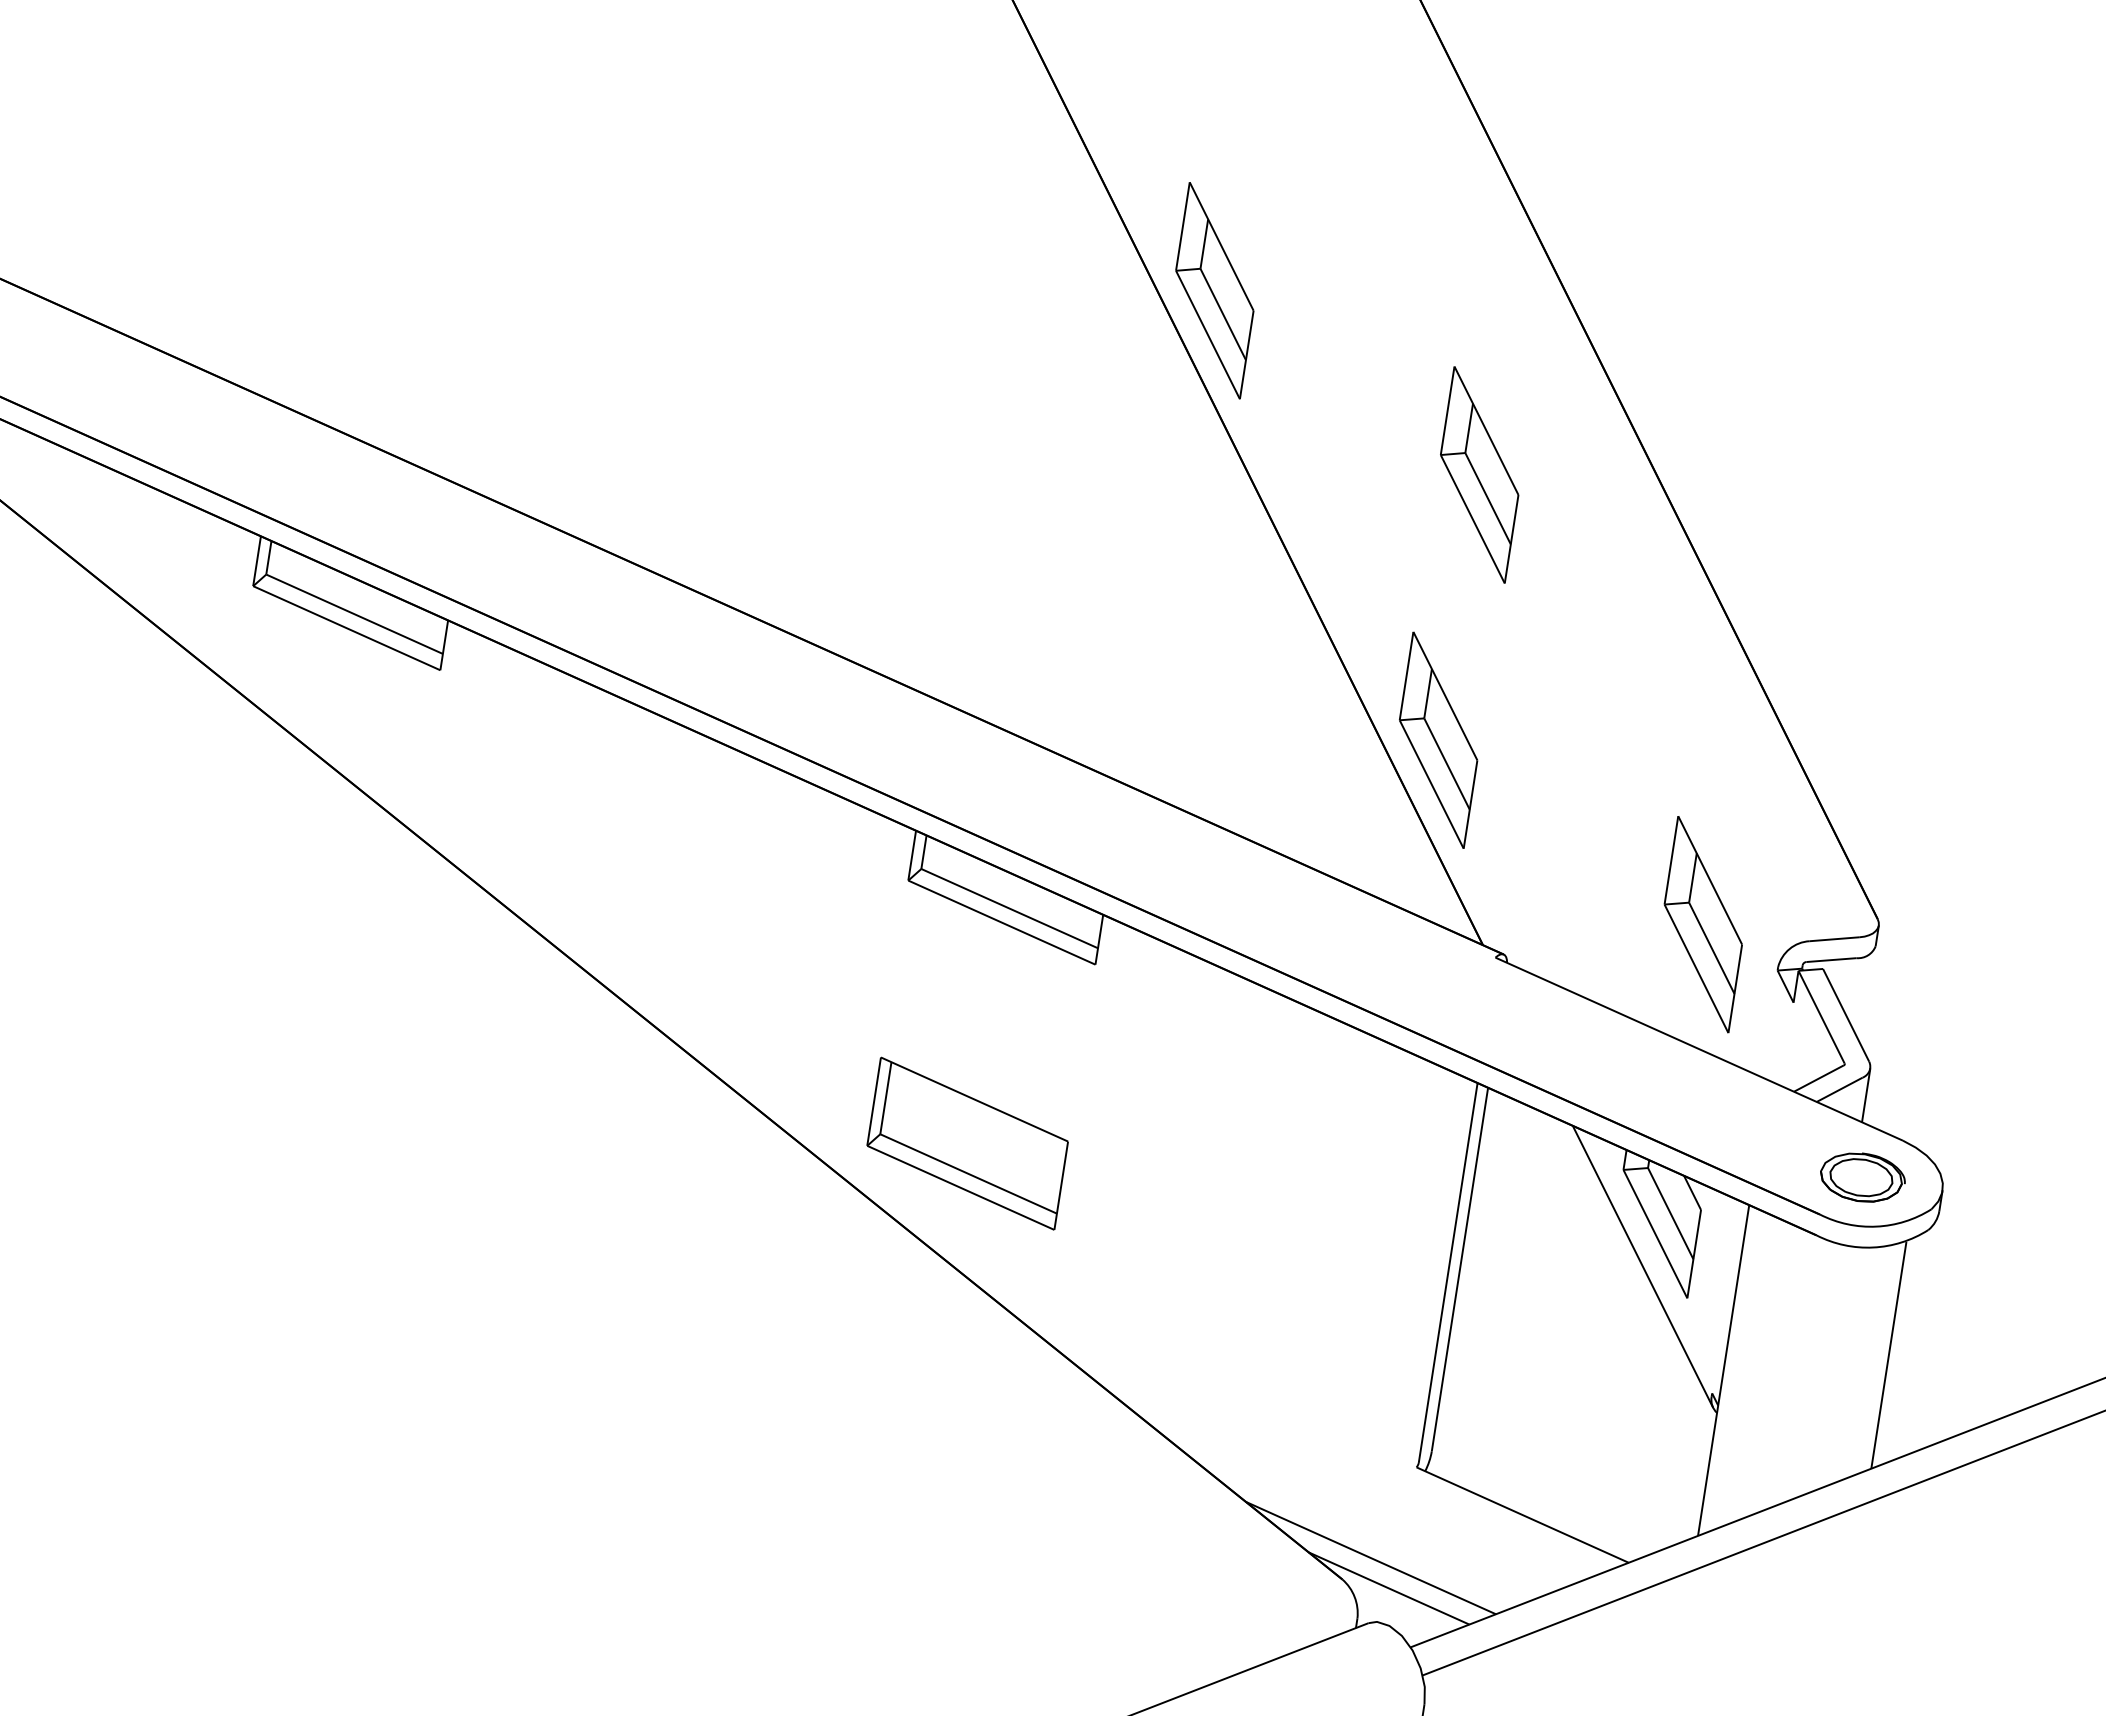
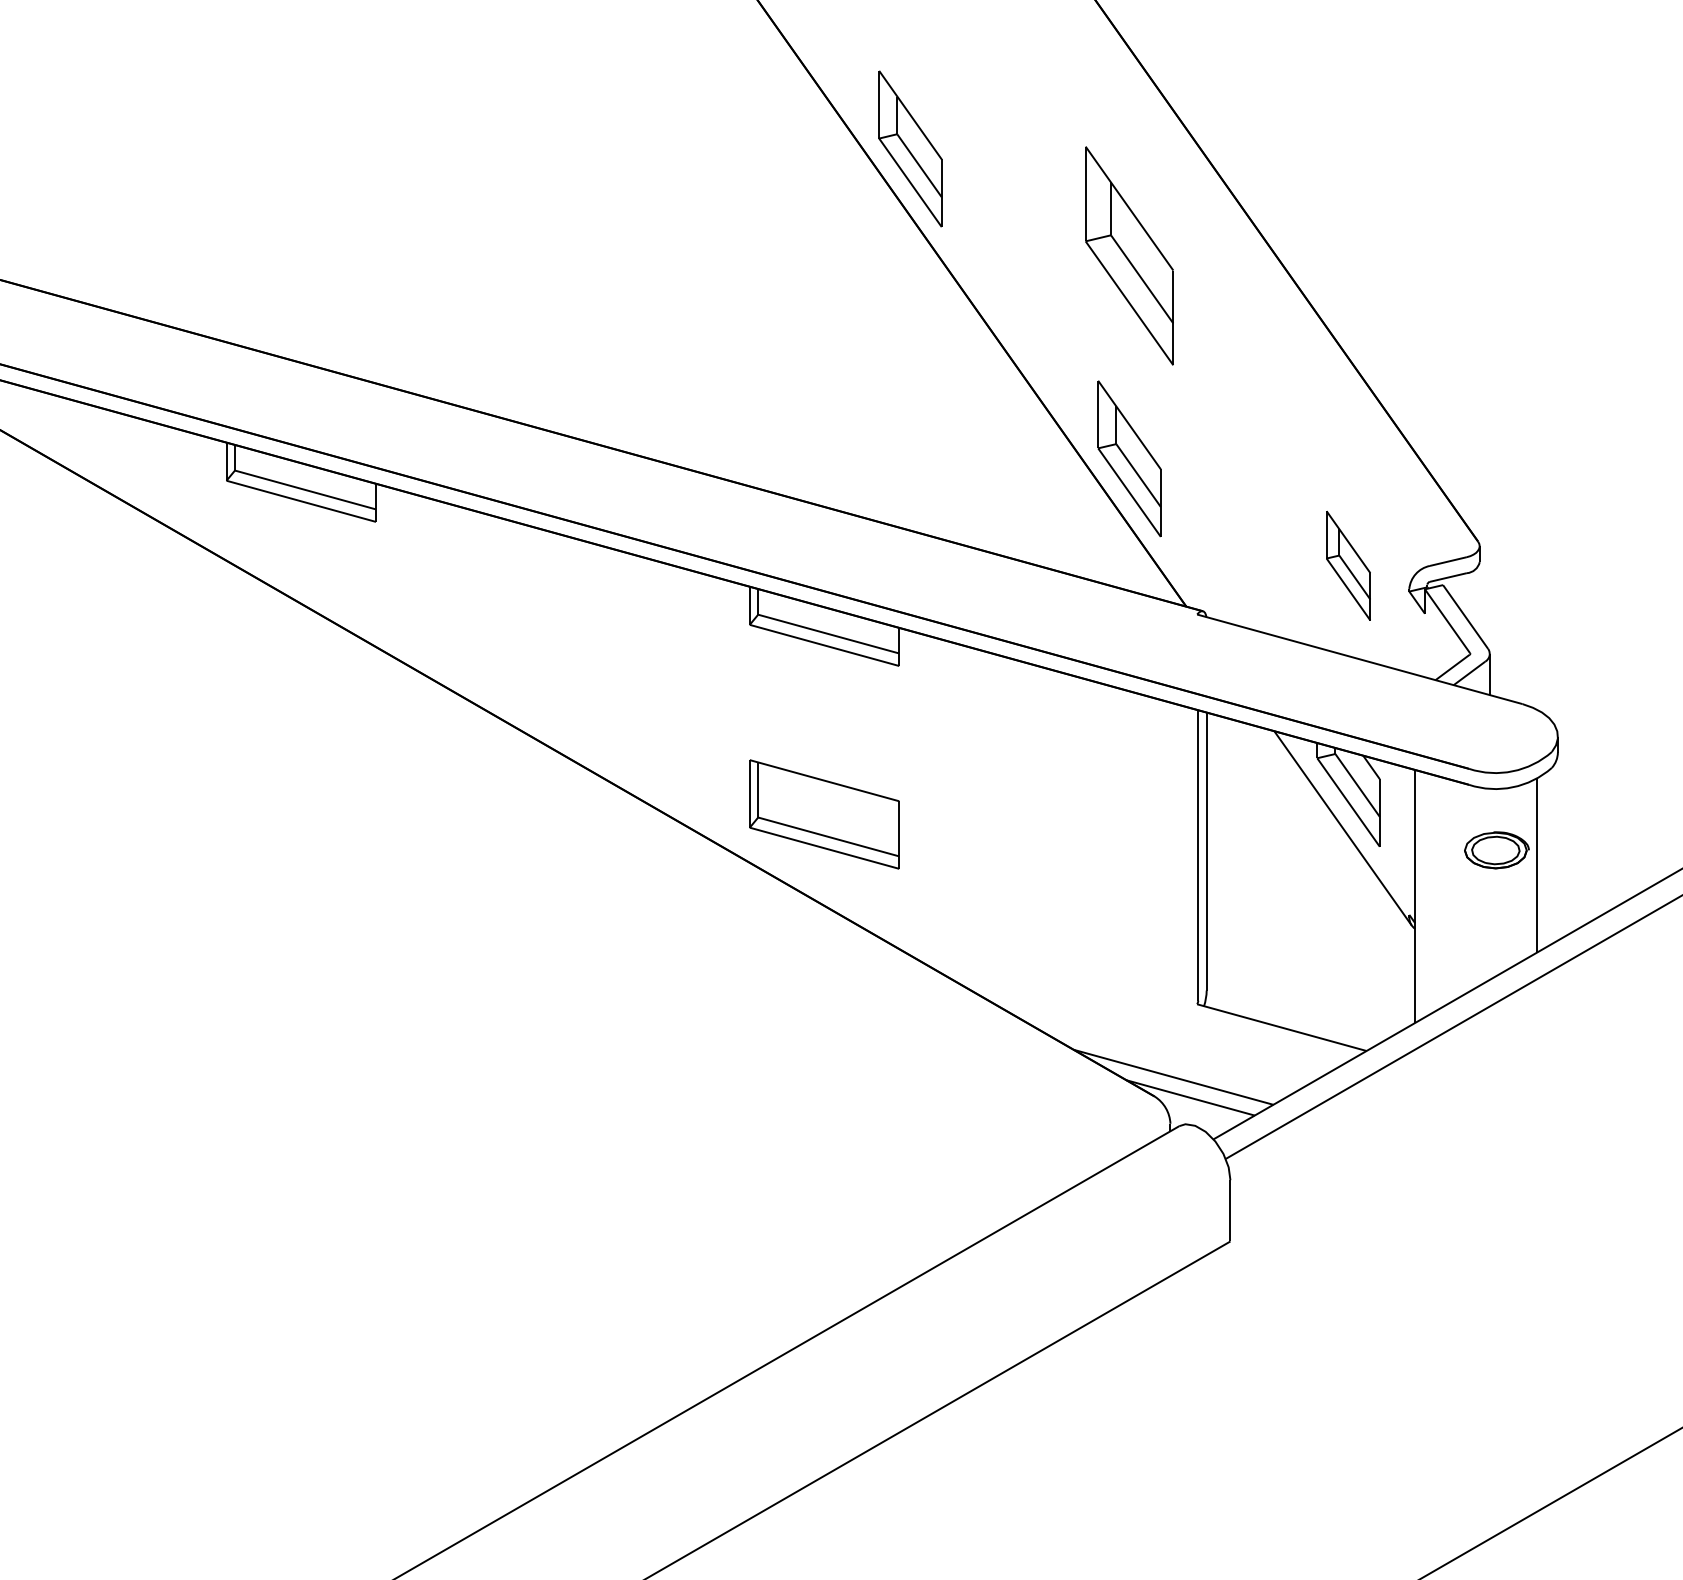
part: (1479, 474) -> (1129, 255), size x1.4
part: (1703, 924) -> (1348, 565), size x0.7
part: (1862, 1177) -> (1496, 850), moved

